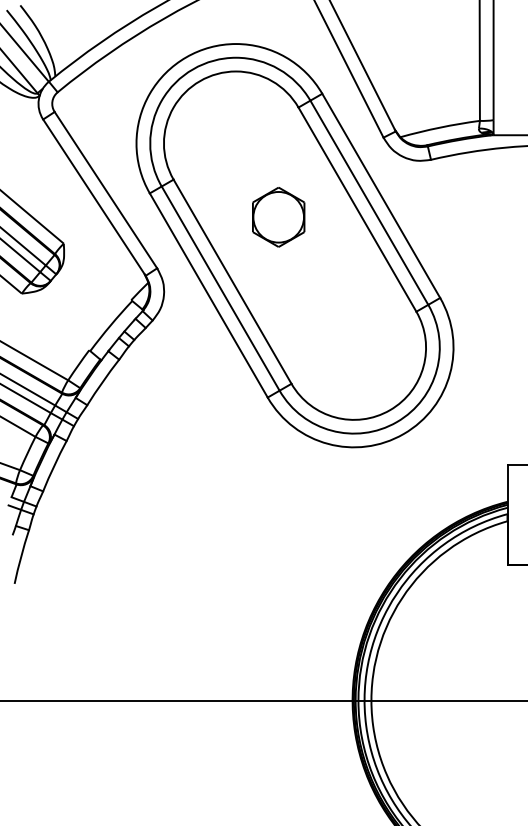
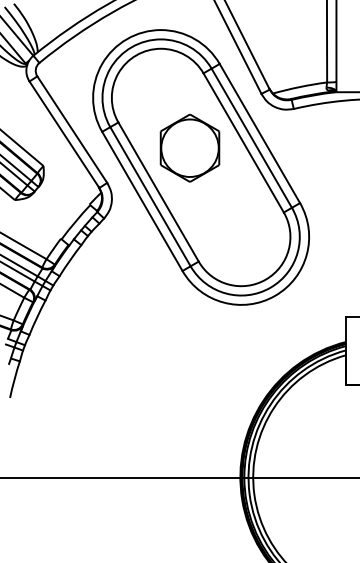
part: (277, 216) -> (189, 147), size x1.67

